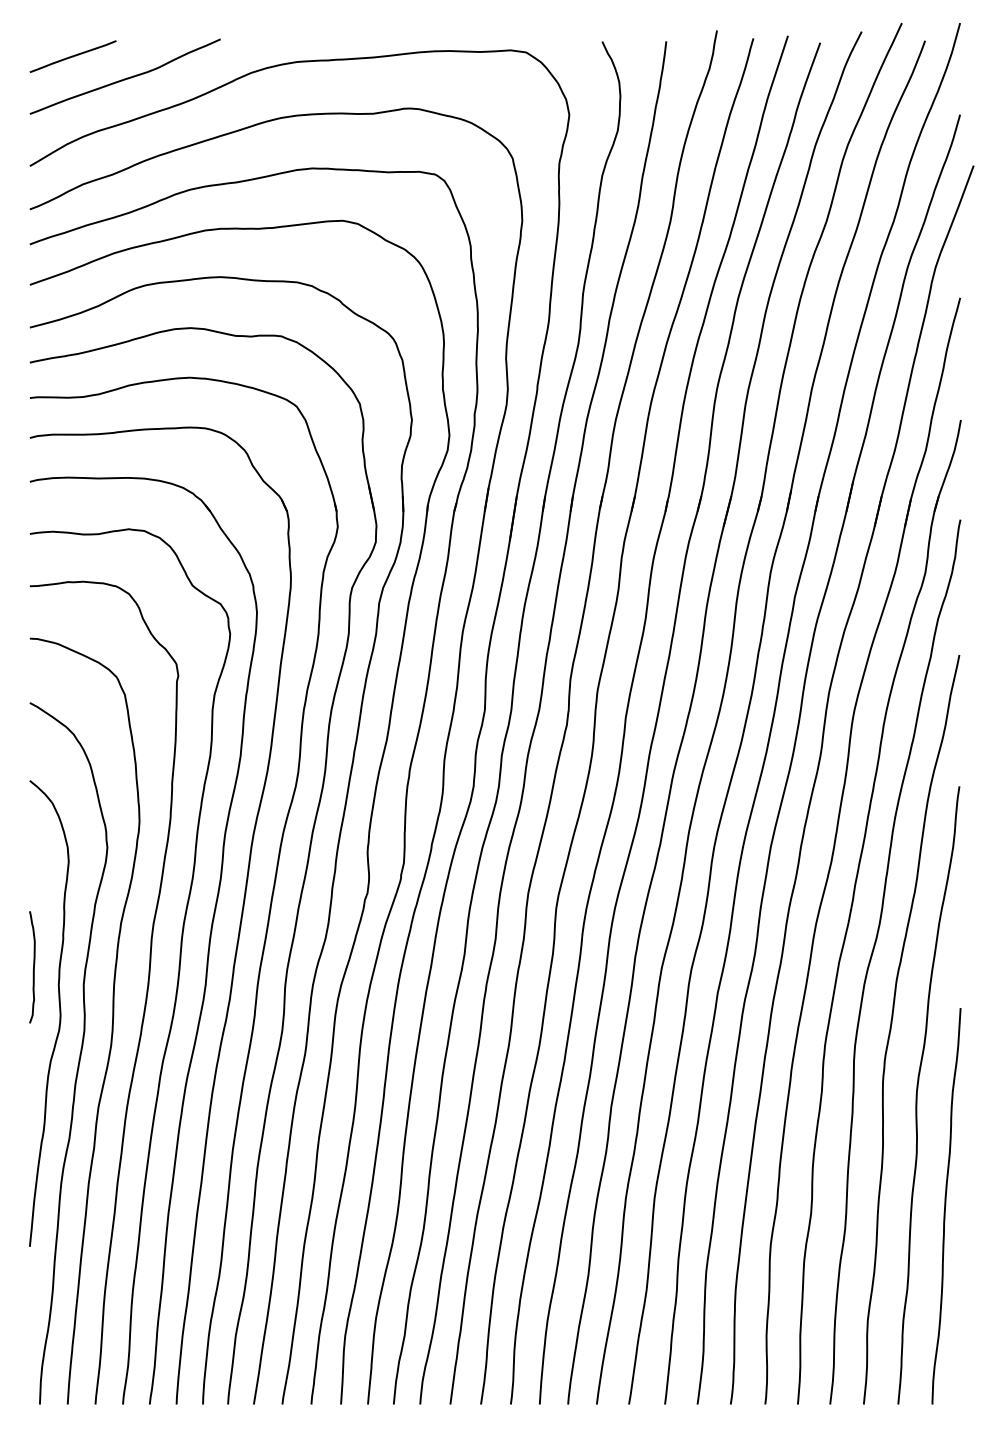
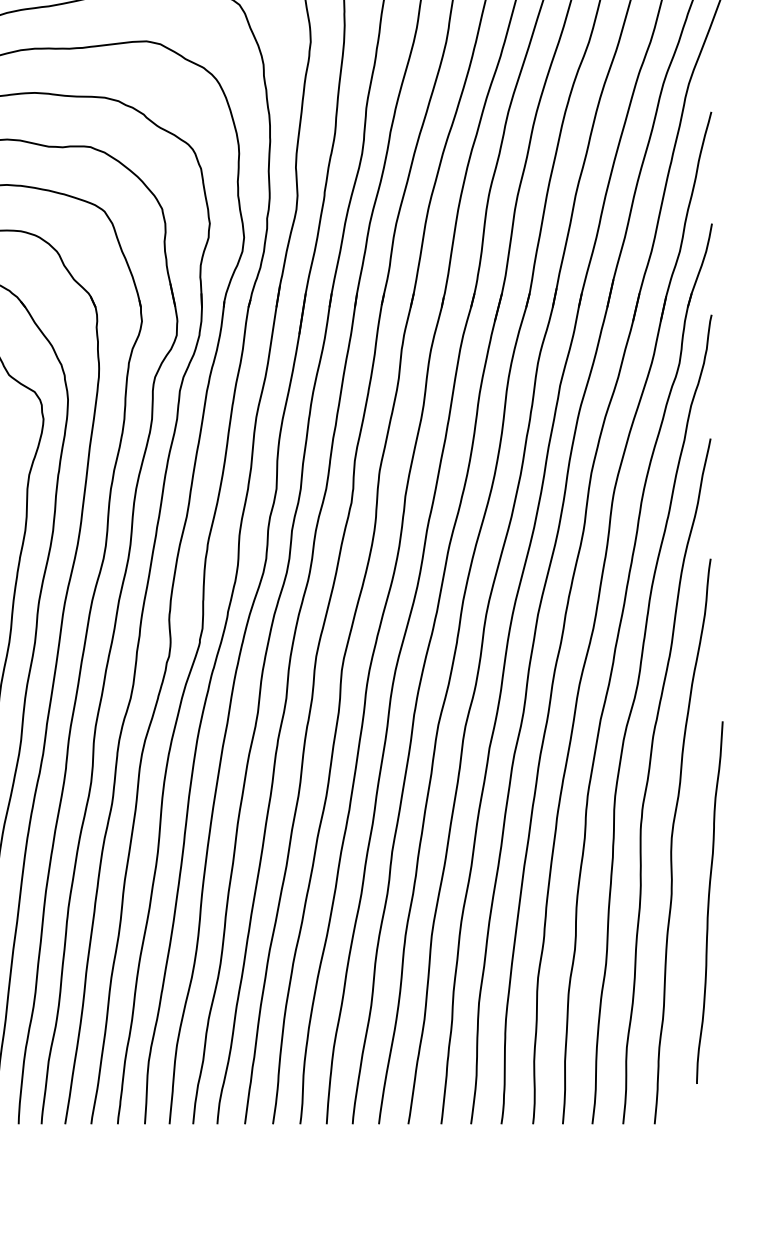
curve: (946, 1205) -> (709, 901), moved

